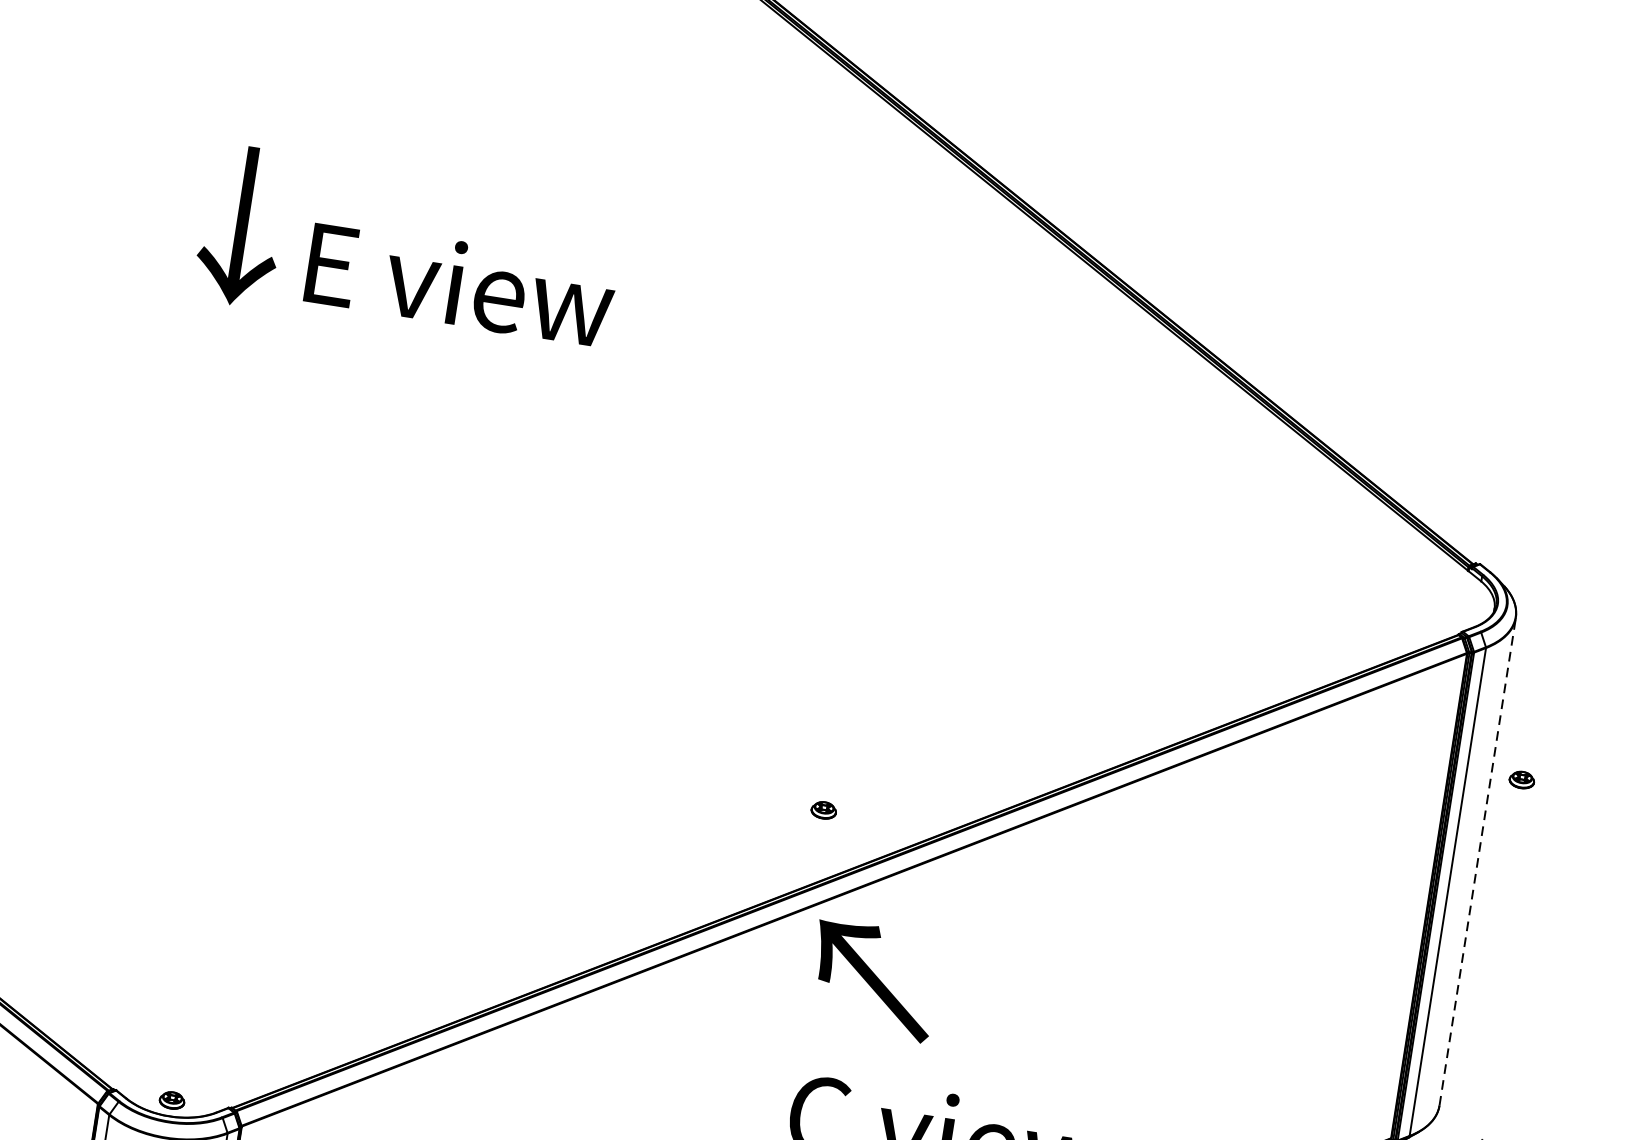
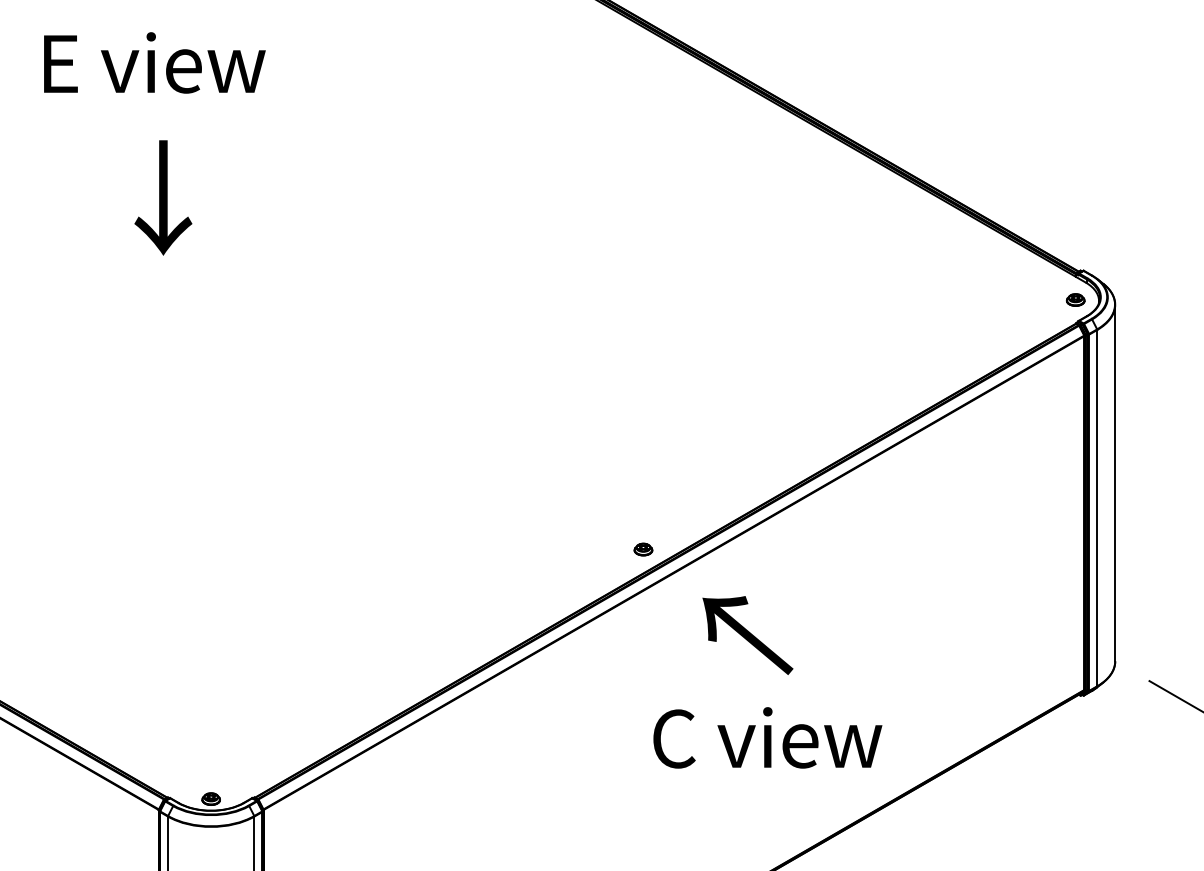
text: (242, 225) -> (163, 197), moved
text: (460, 283) -> (154, 62), moved
part: (1521, 779) -> (1075, 299), moved
part: (824, 810) -> (643, 549), moved
line: (1478, 860) -> (1115, 482), dashed -> solid
text: (873, 980) -> (747, 635), moved

